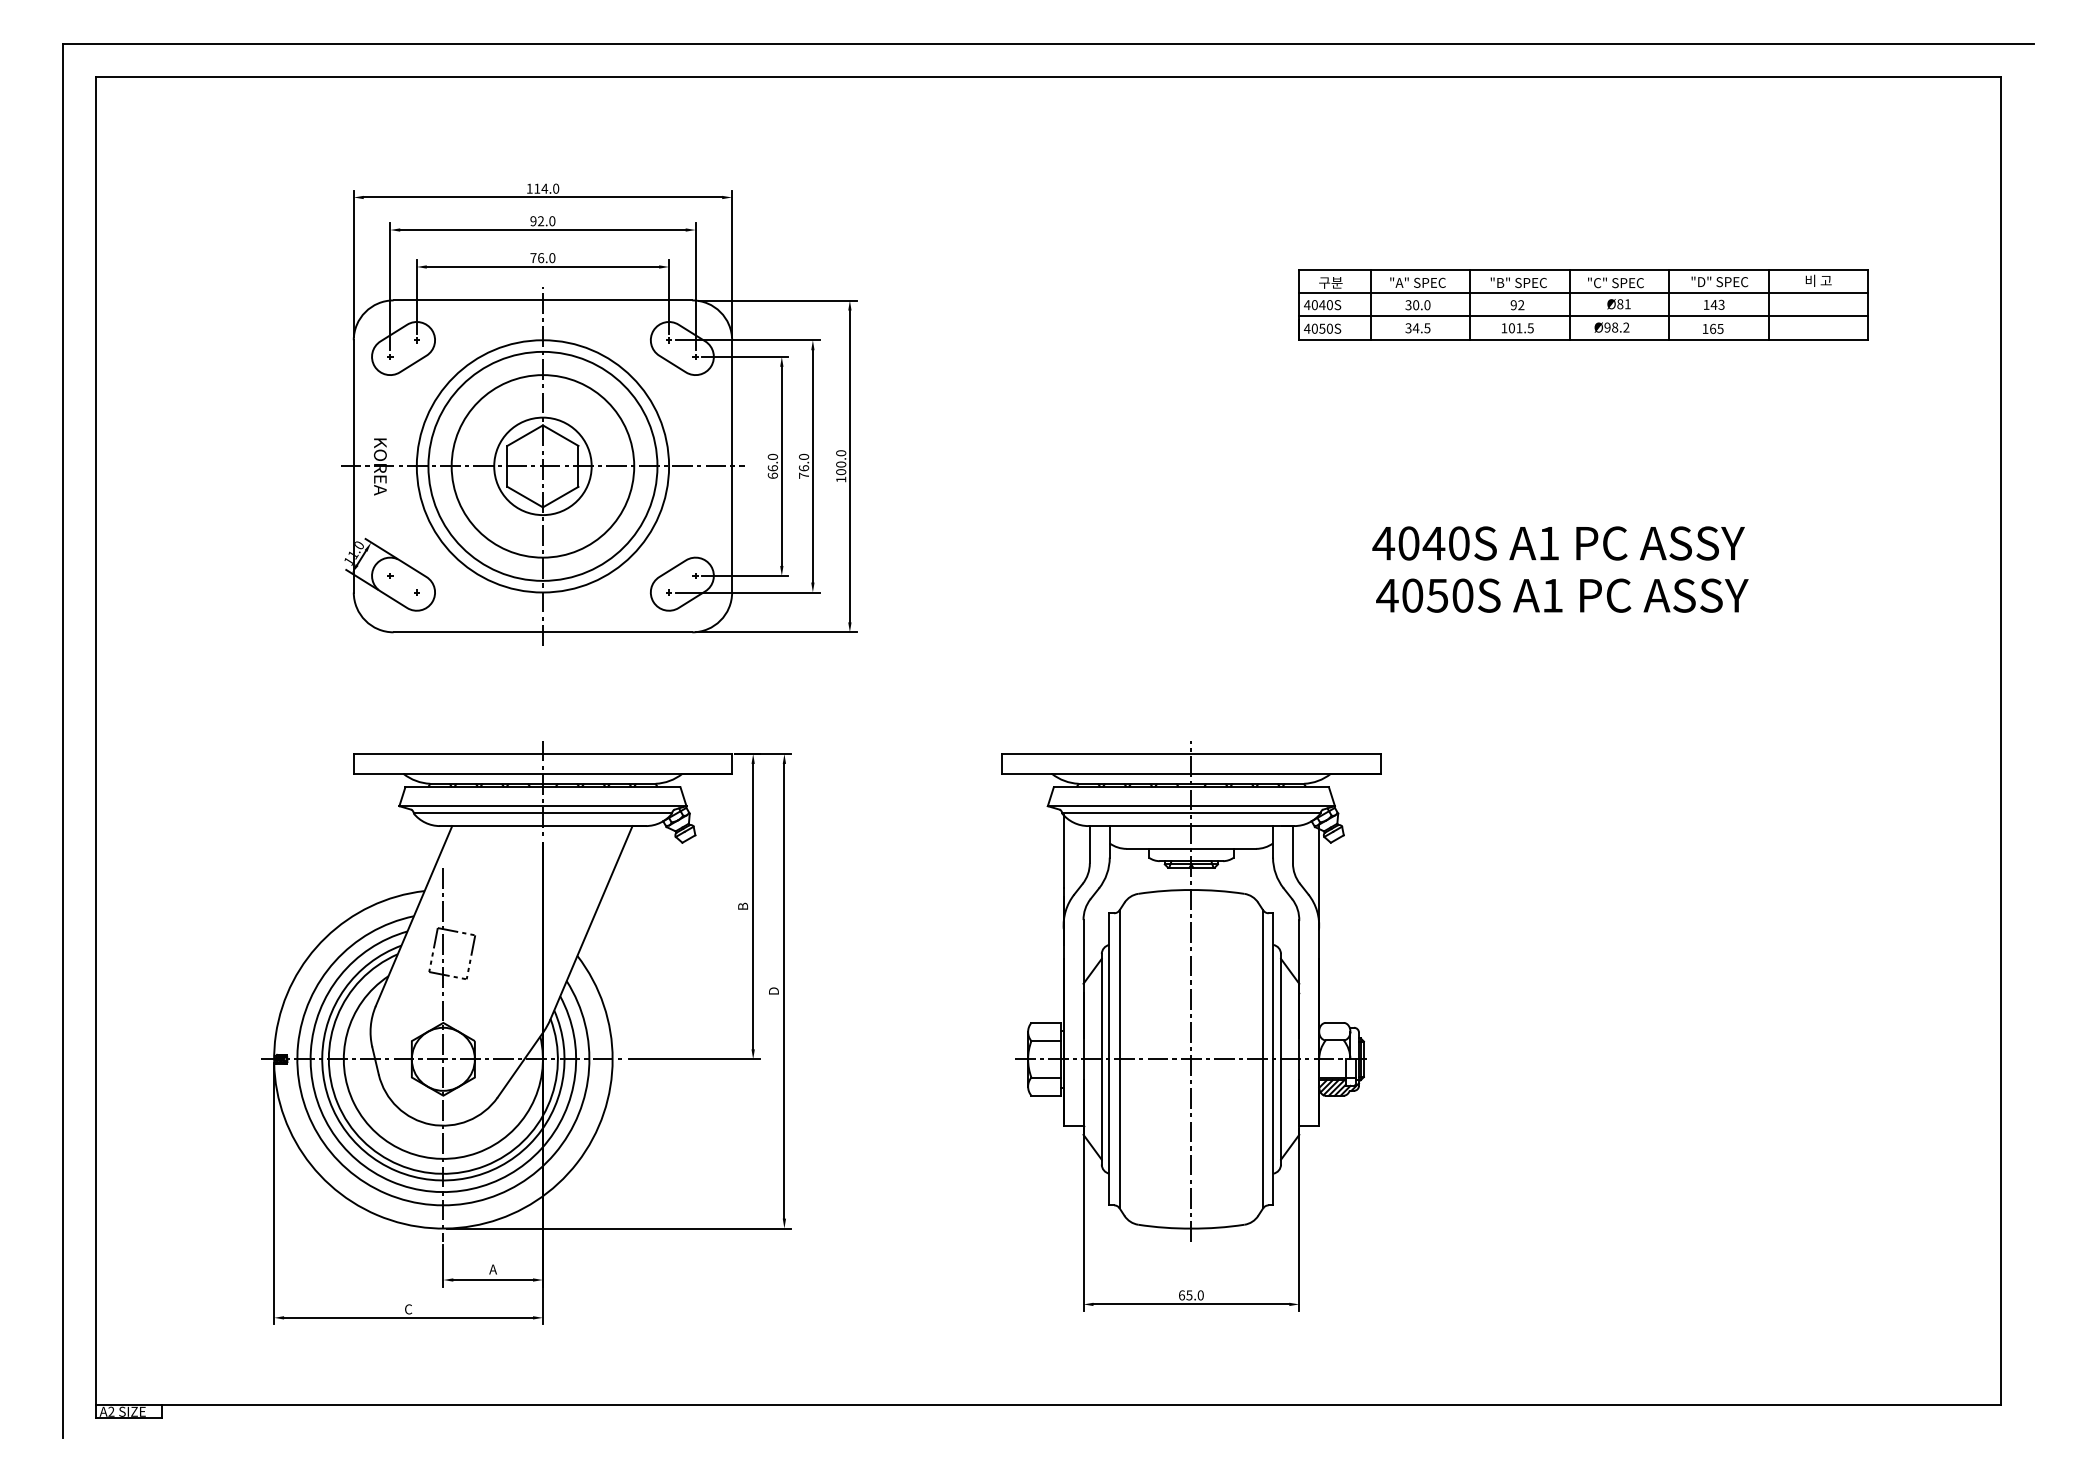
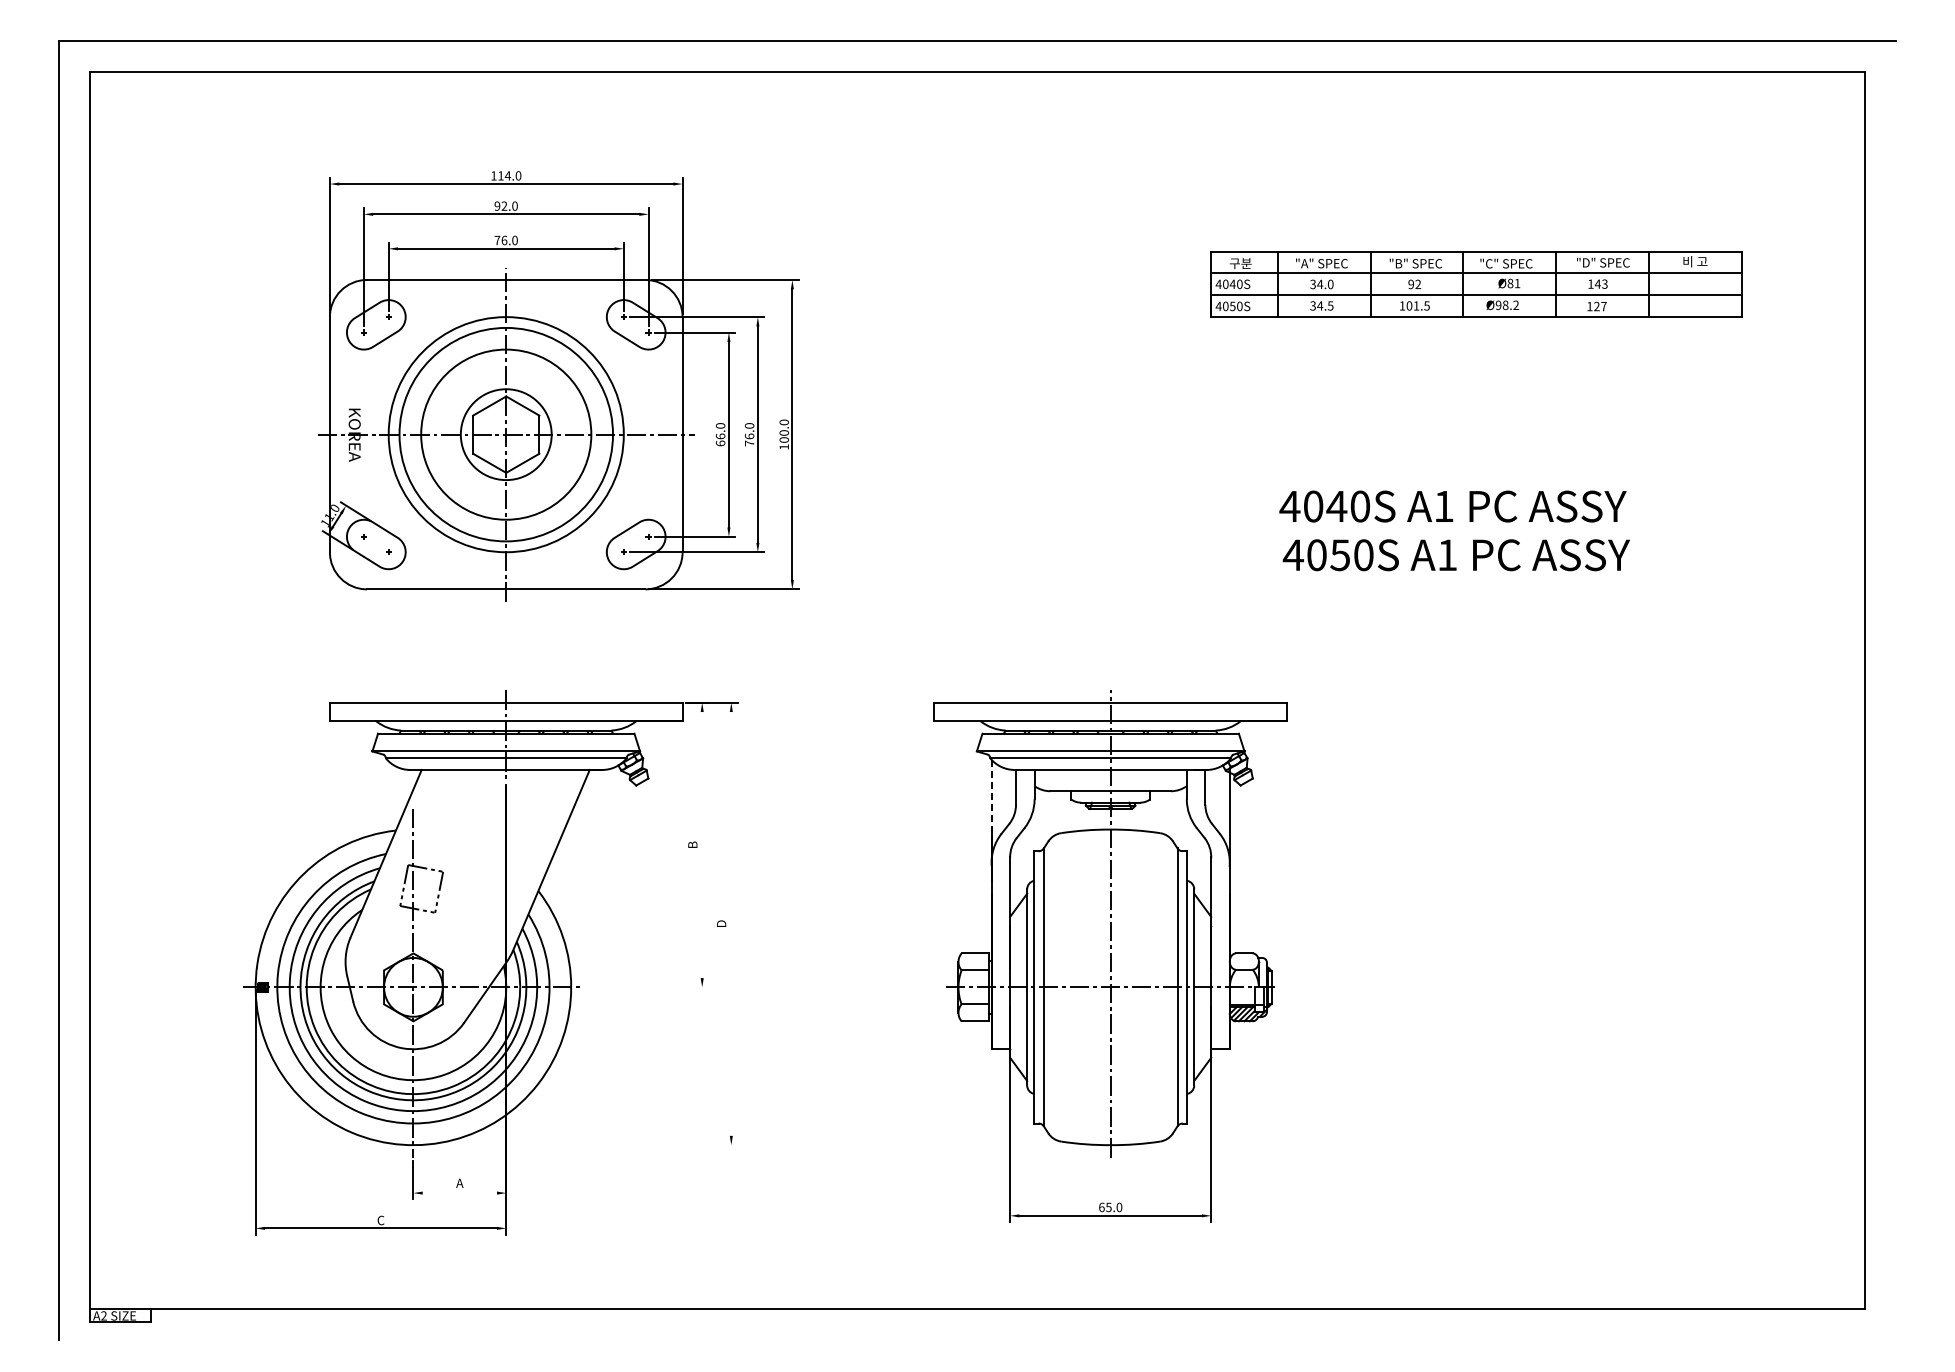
text: (1416, 305) -> (1320, 284), 30.0 -> 34.0
text: (1716, 328) -> (1600, 306), 165 -> 127
line: (1063, 852) -> (991, 794), solid -> dashed
line: (753, 907) -> (702, 845), removed
line: (784, 990) -> (731, 923), removed
line: (694, 1059) -> (647, 987), removed
line: (618, 1228) -> (576, 1145), removed
line: (492, 1280) -> (459, 1193), removed

